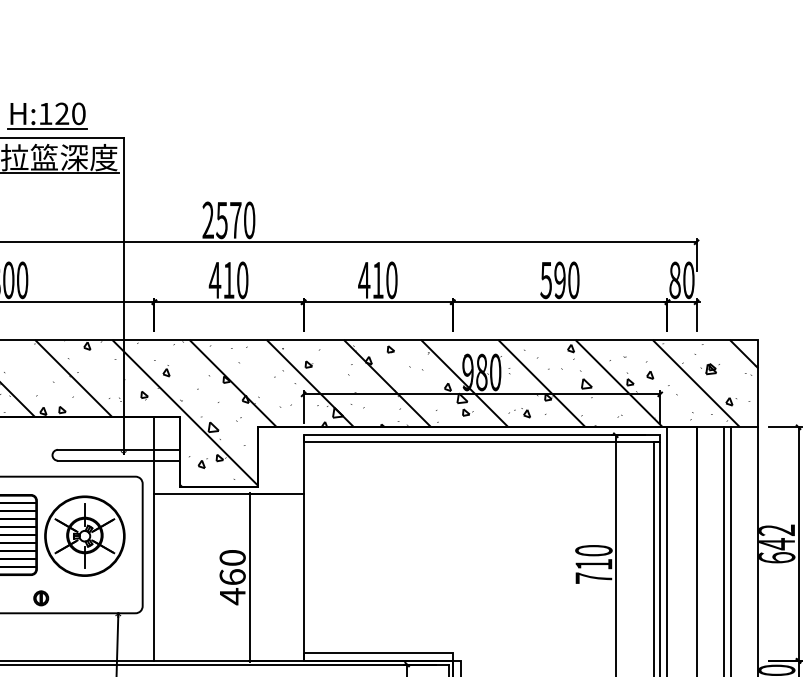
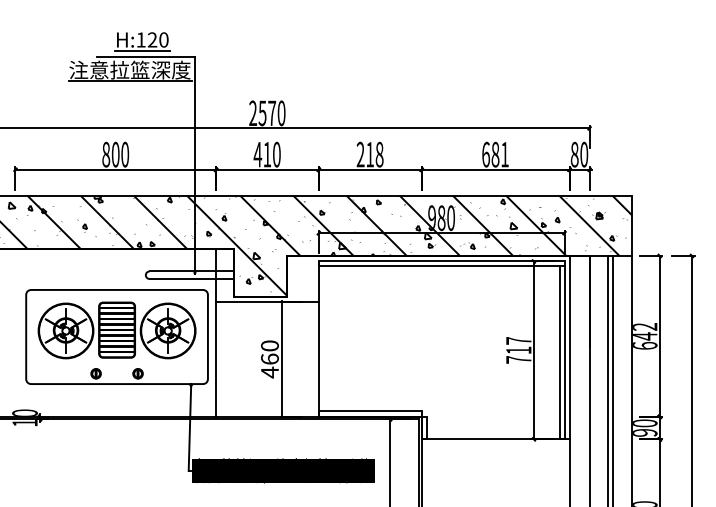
text: (377, 280) -> (369, 154), 410 -> 218
text: (560, 280) -> (495, 154), 590 -> 681
text: (593, 550) -> (518, 340), 710 -> 717

